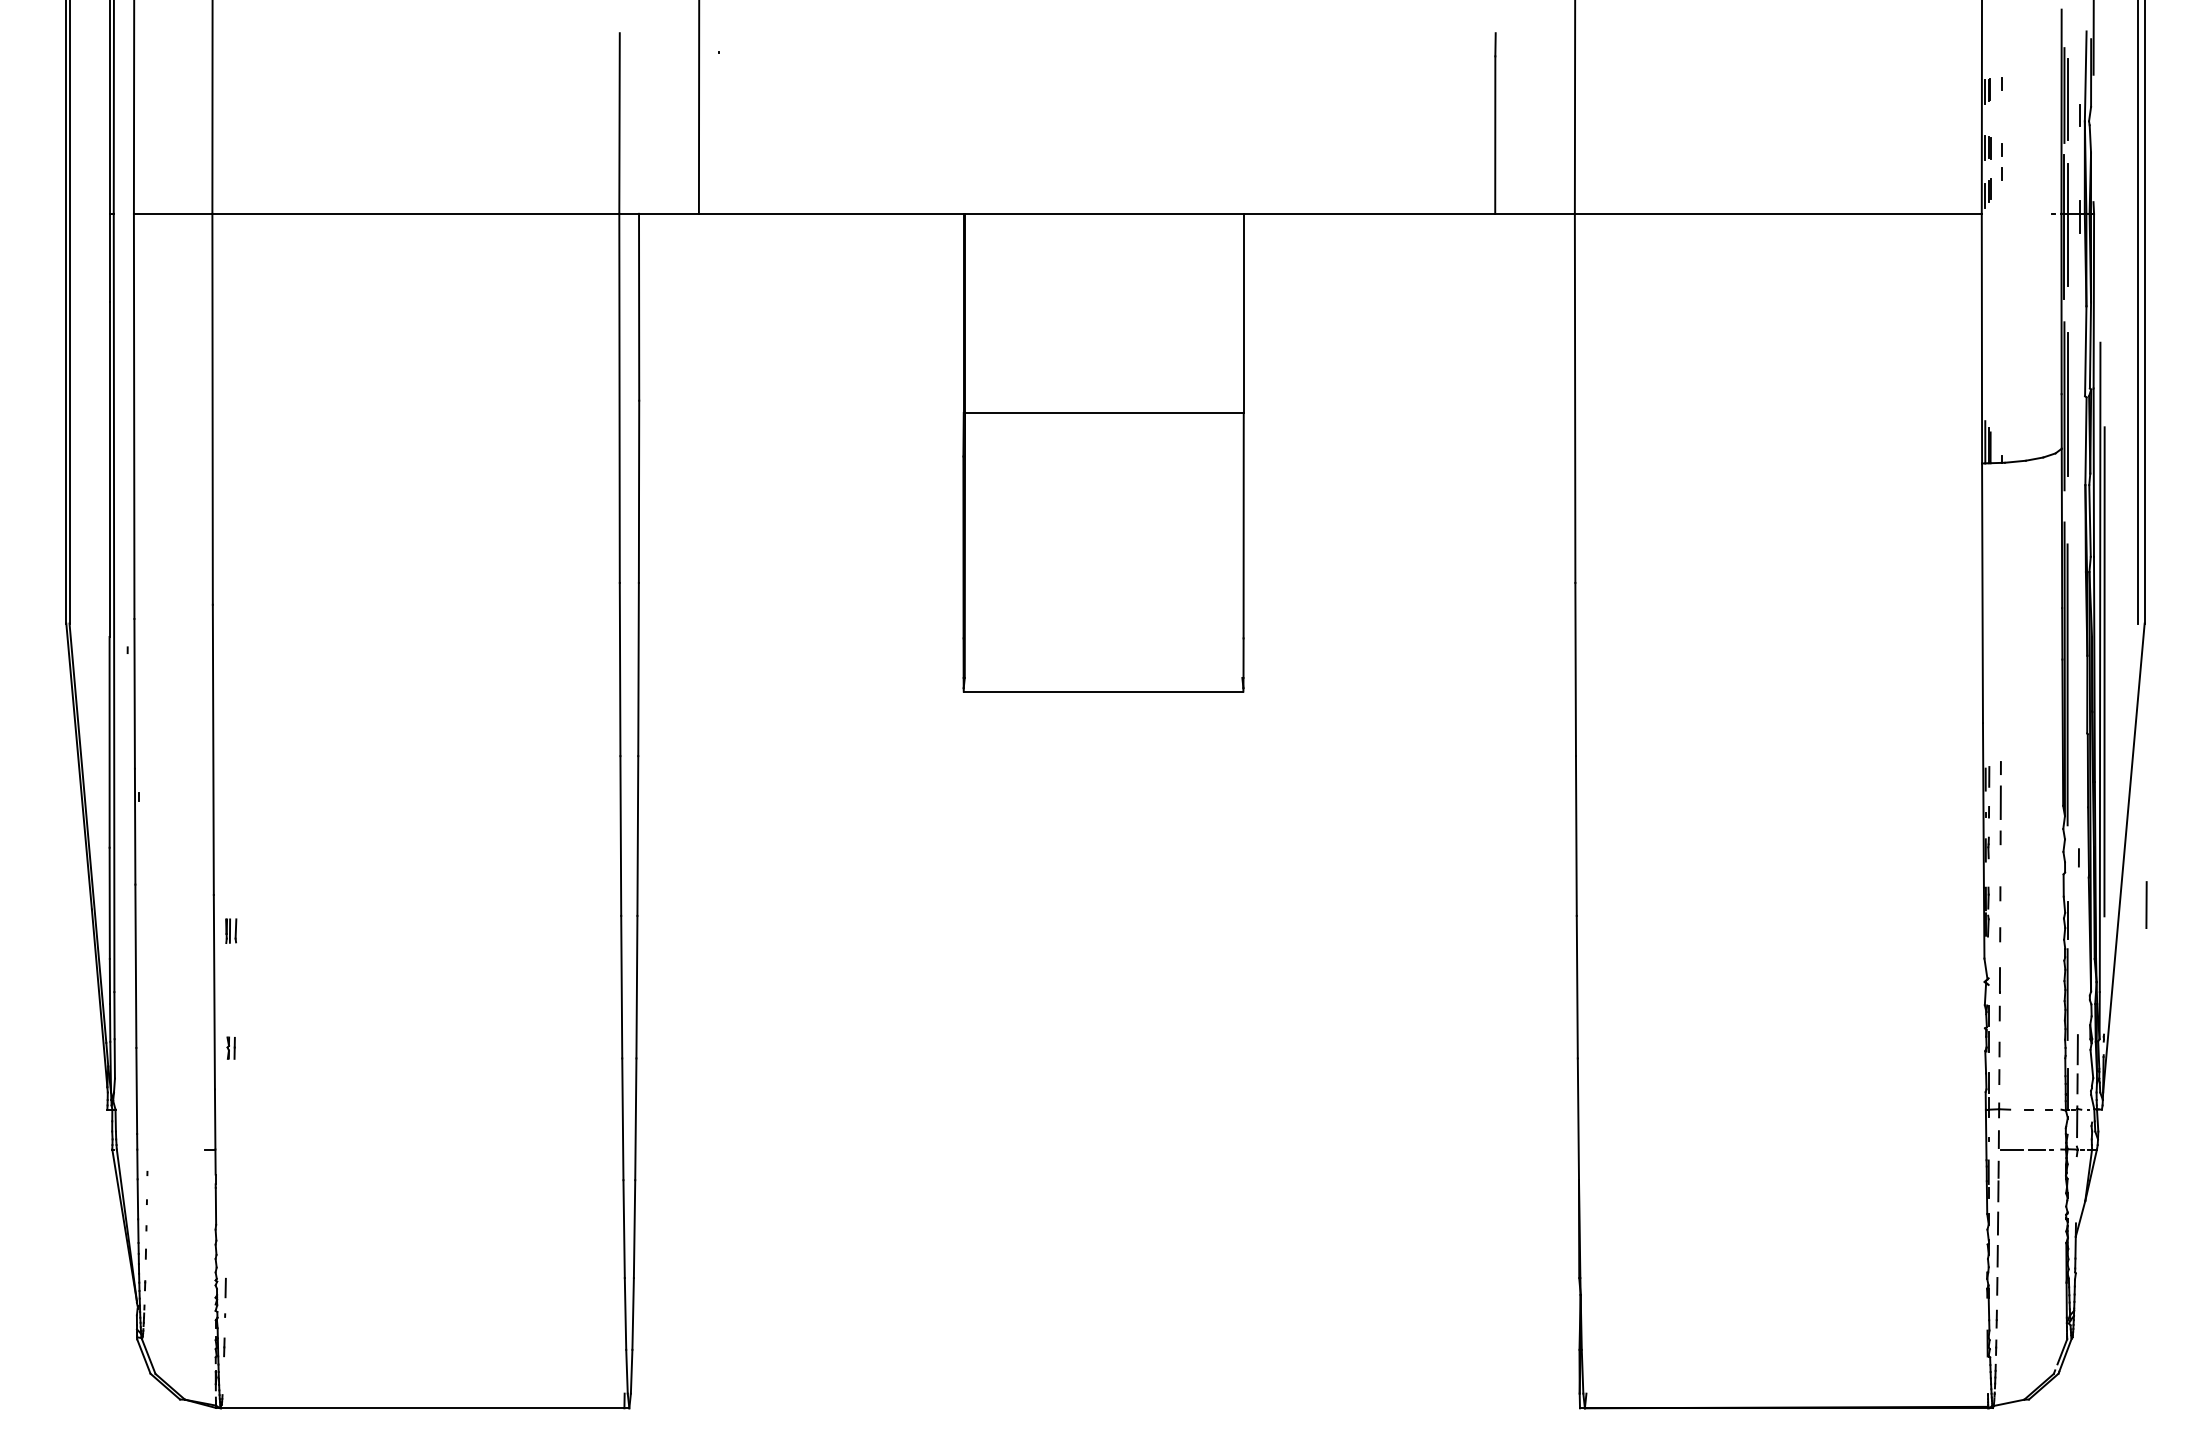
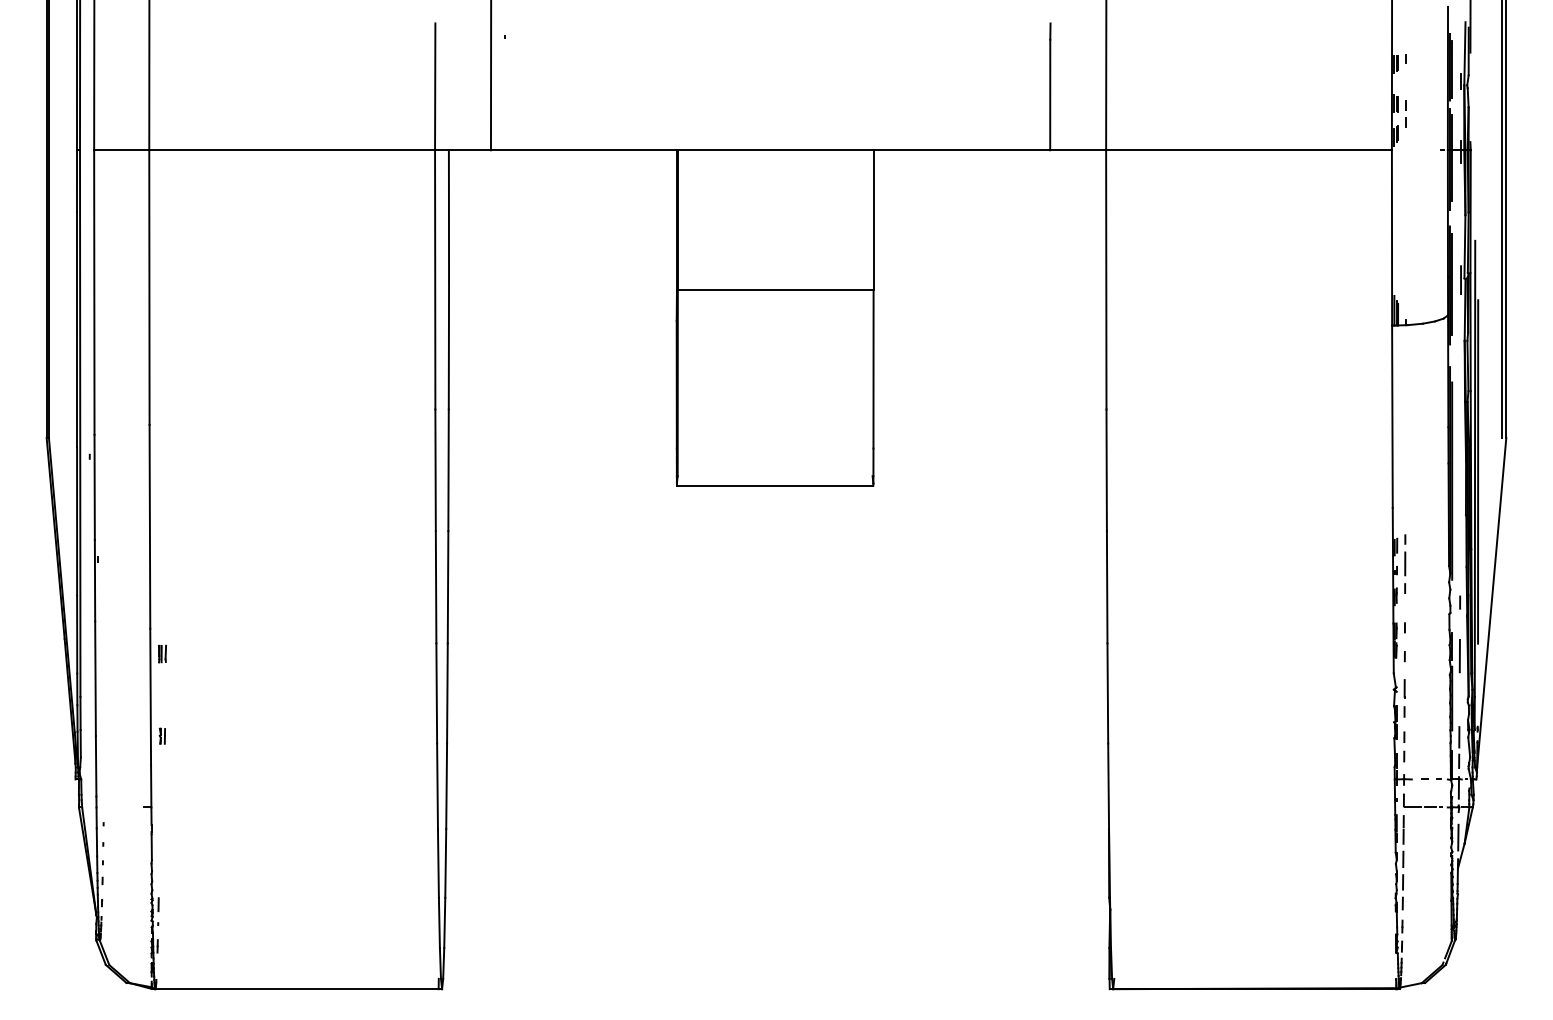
line: (2080, 398) -> (1461, 279), added
line: (2146, 904) -> (1459, 655), moved
line: (2076, 1192) -> (1458, 837), added

